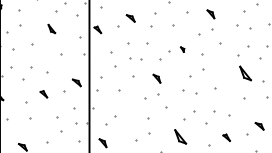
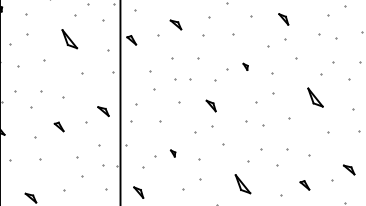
part: (51, 28) -> (69, 38), size x1.67
part: (245, 73) -> (315, 97), moved
part: (128, 113) -> (172, 152), added

